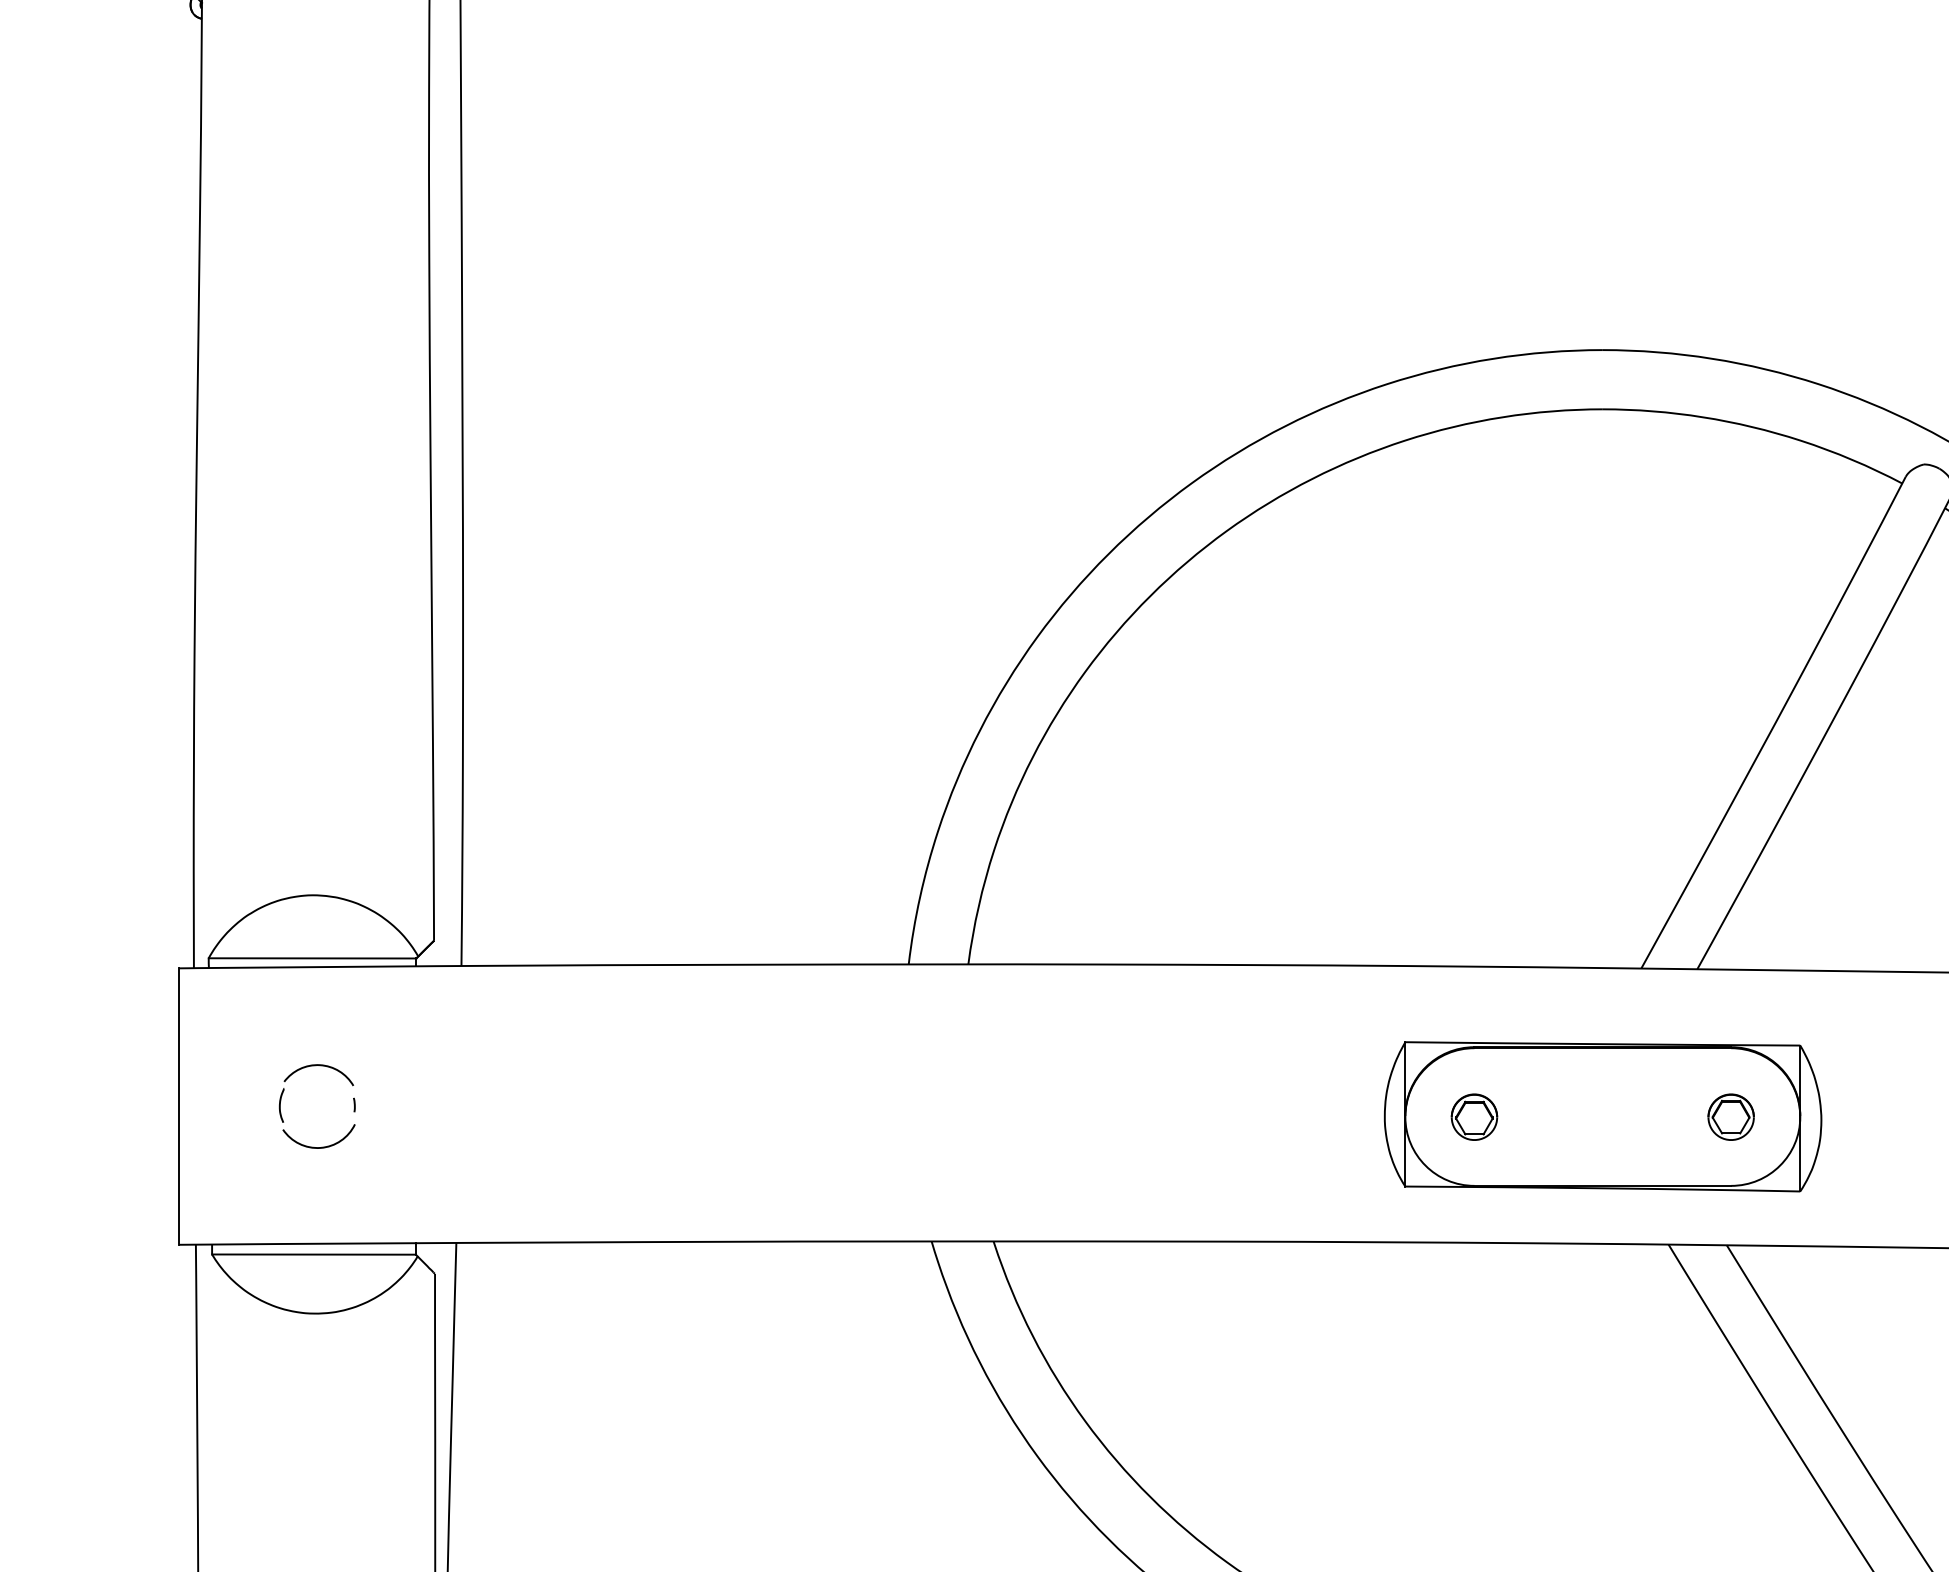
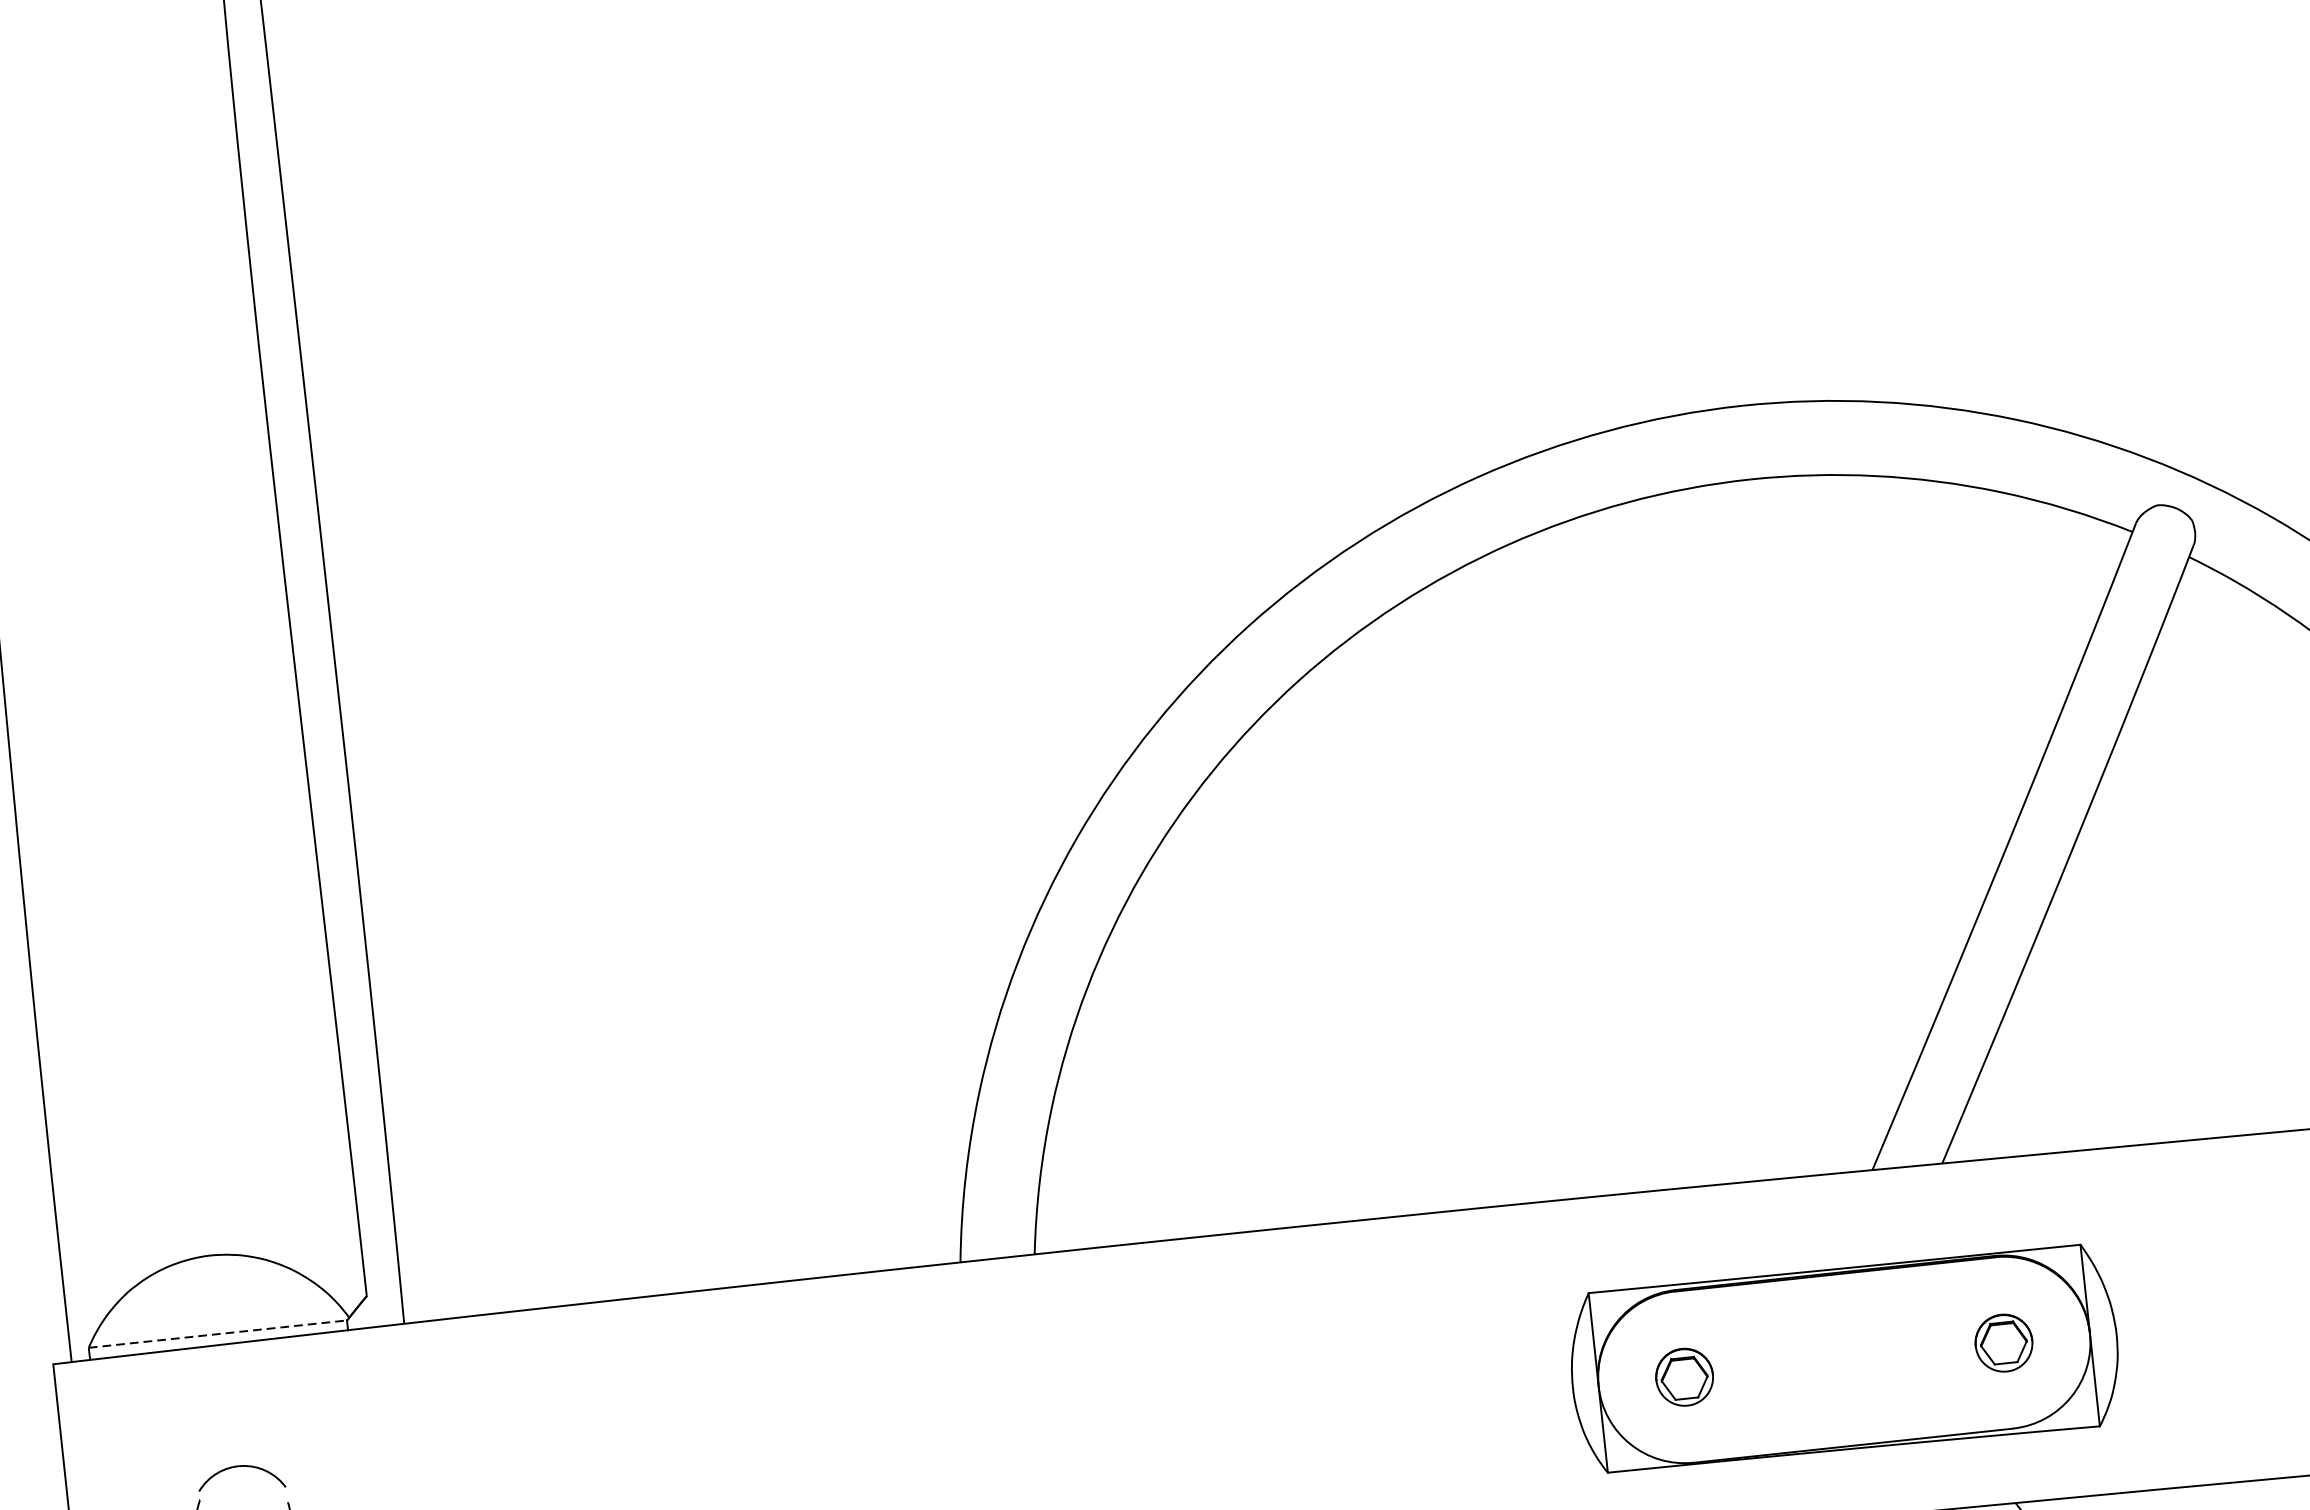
line: (312, 958) -> (217, 1334), solid -> dashed

